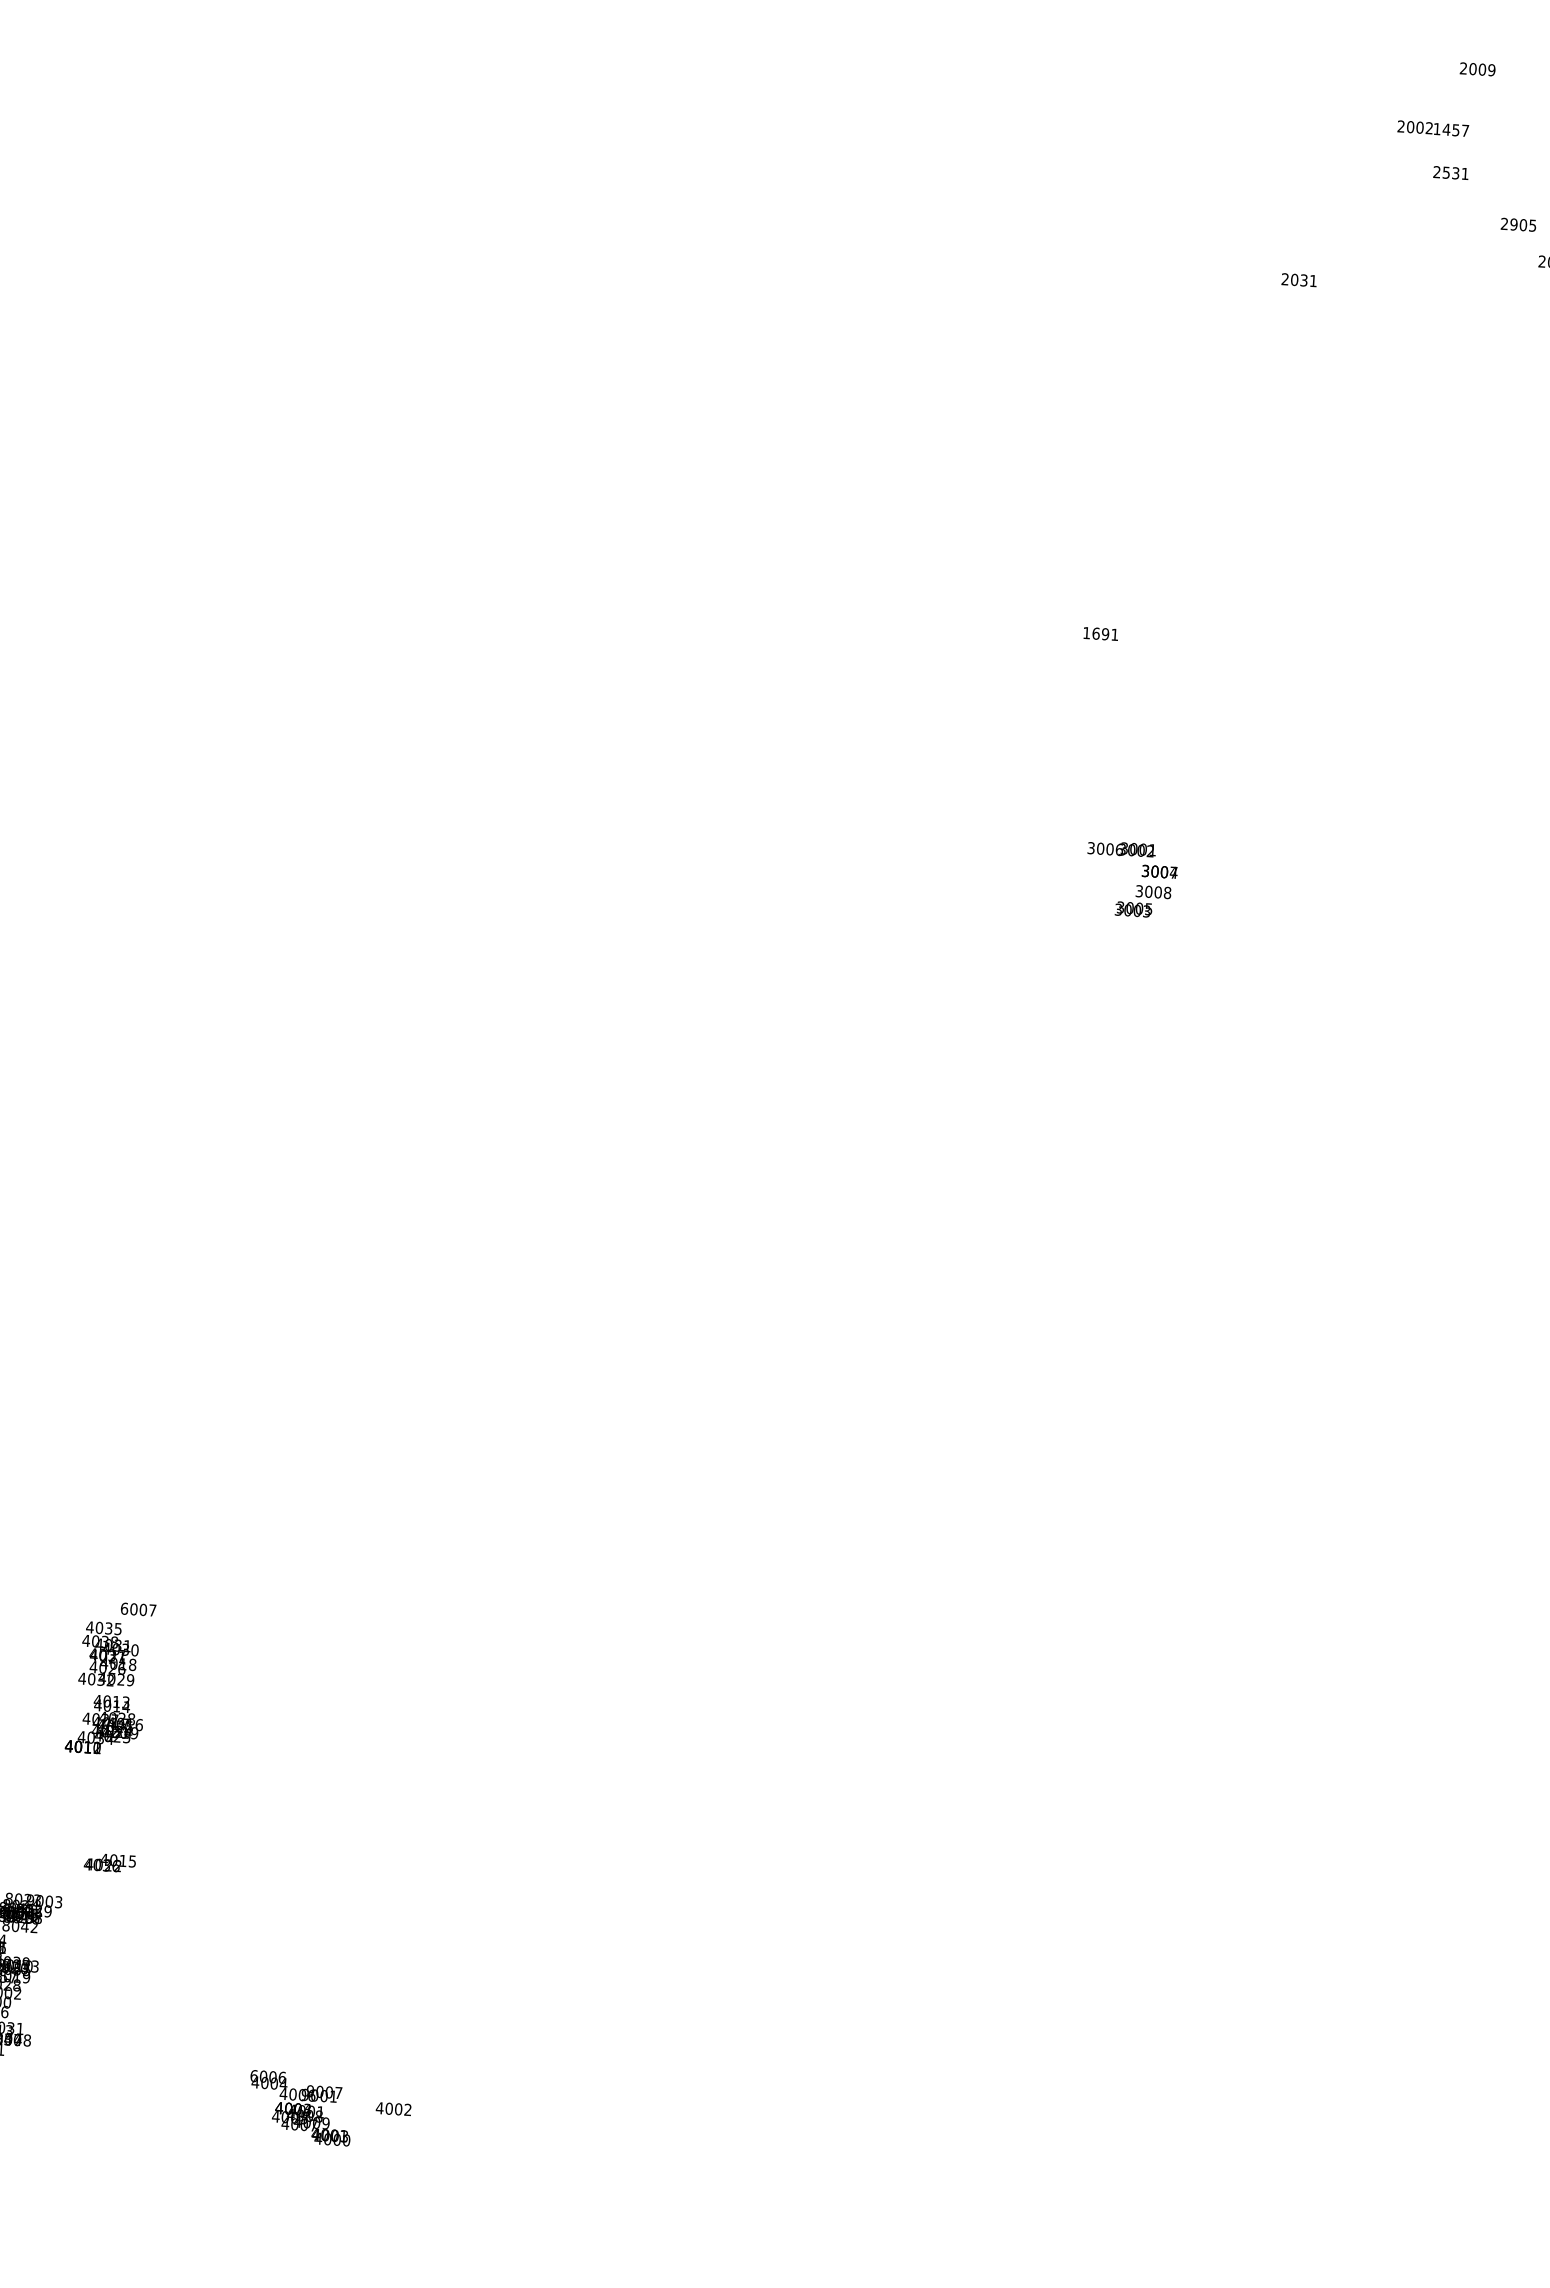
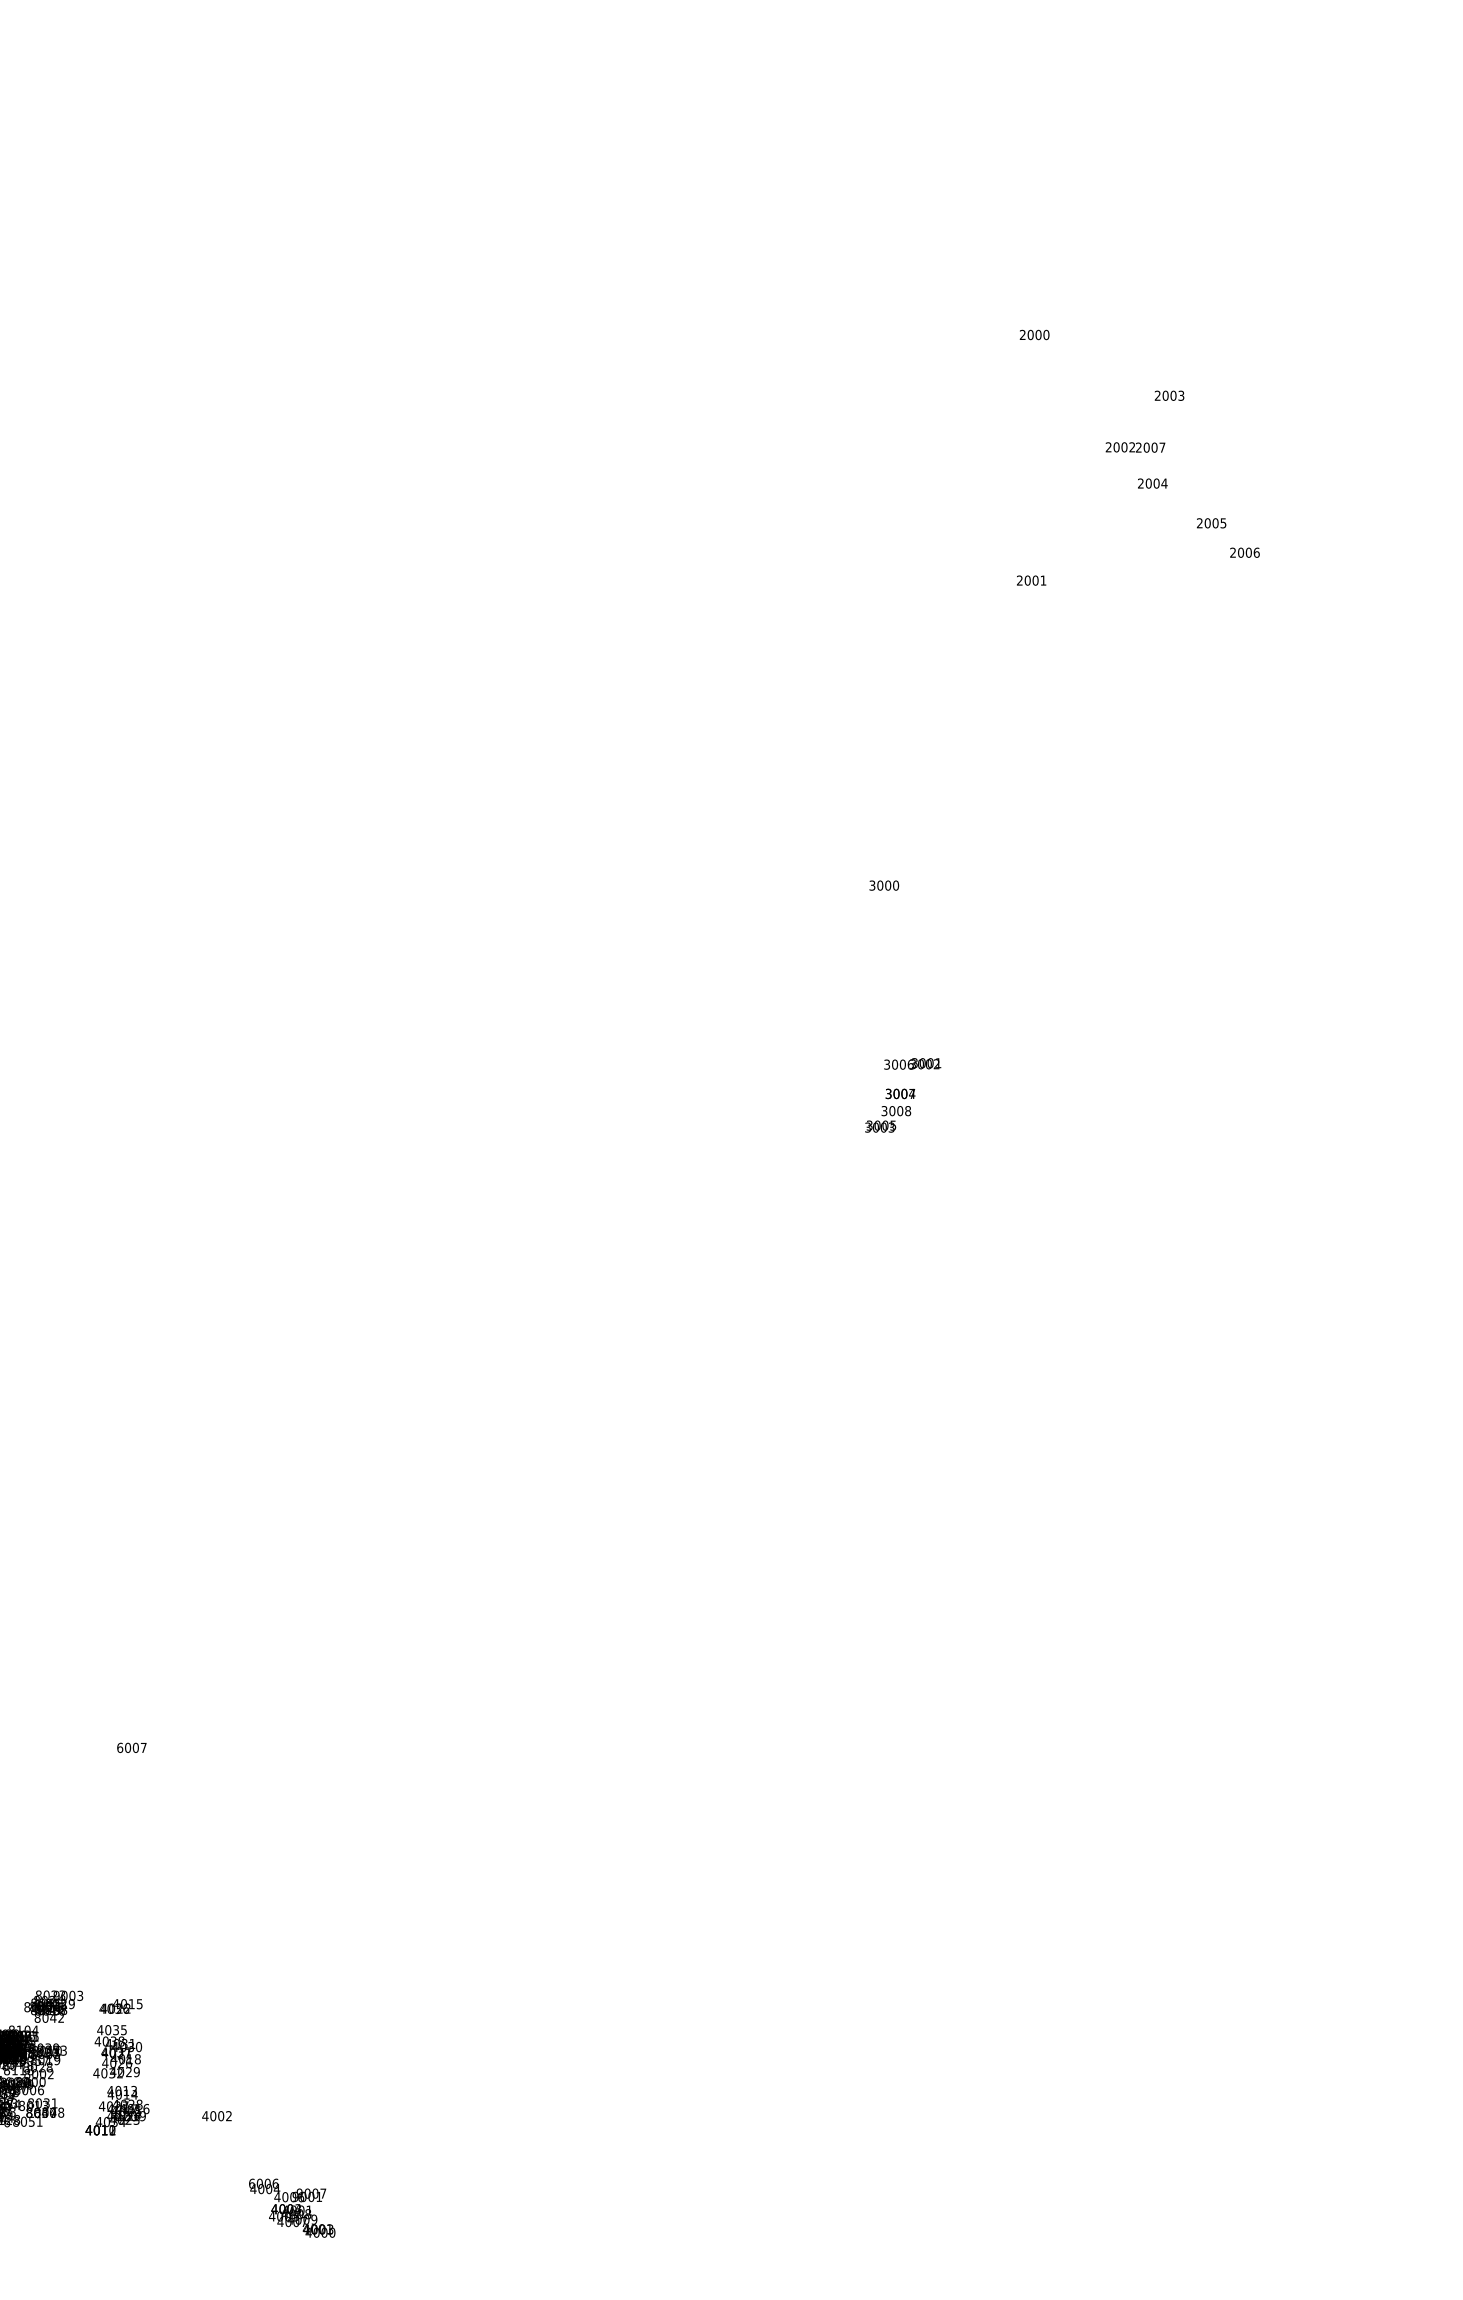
text: (1491, 69) -> (1181, 395), 2009 -> 2003
text: (1446, 129) -> (1146, 447), 1457 -> 2007
text: (1455, 173) -> (1156, 483), 2531 -> 2004
text: (1513, 224) -> (1207, 523), 2905 -> 2005
text: (1303, 280) -> (1035, 580), 2031 -> 2001
text: (1101, 633) -> (884, 885), 1691 -> 3000
text: (1146, 890) -> (890, 1110), moved
text: (106, 1688) -> (117, 2080), moved
text: (109, 1862) -> (120, 2006), moved
text: (300, 2107) -> (292, 2207), moved
text: (393, 2109) -> (216, 2116), moved

